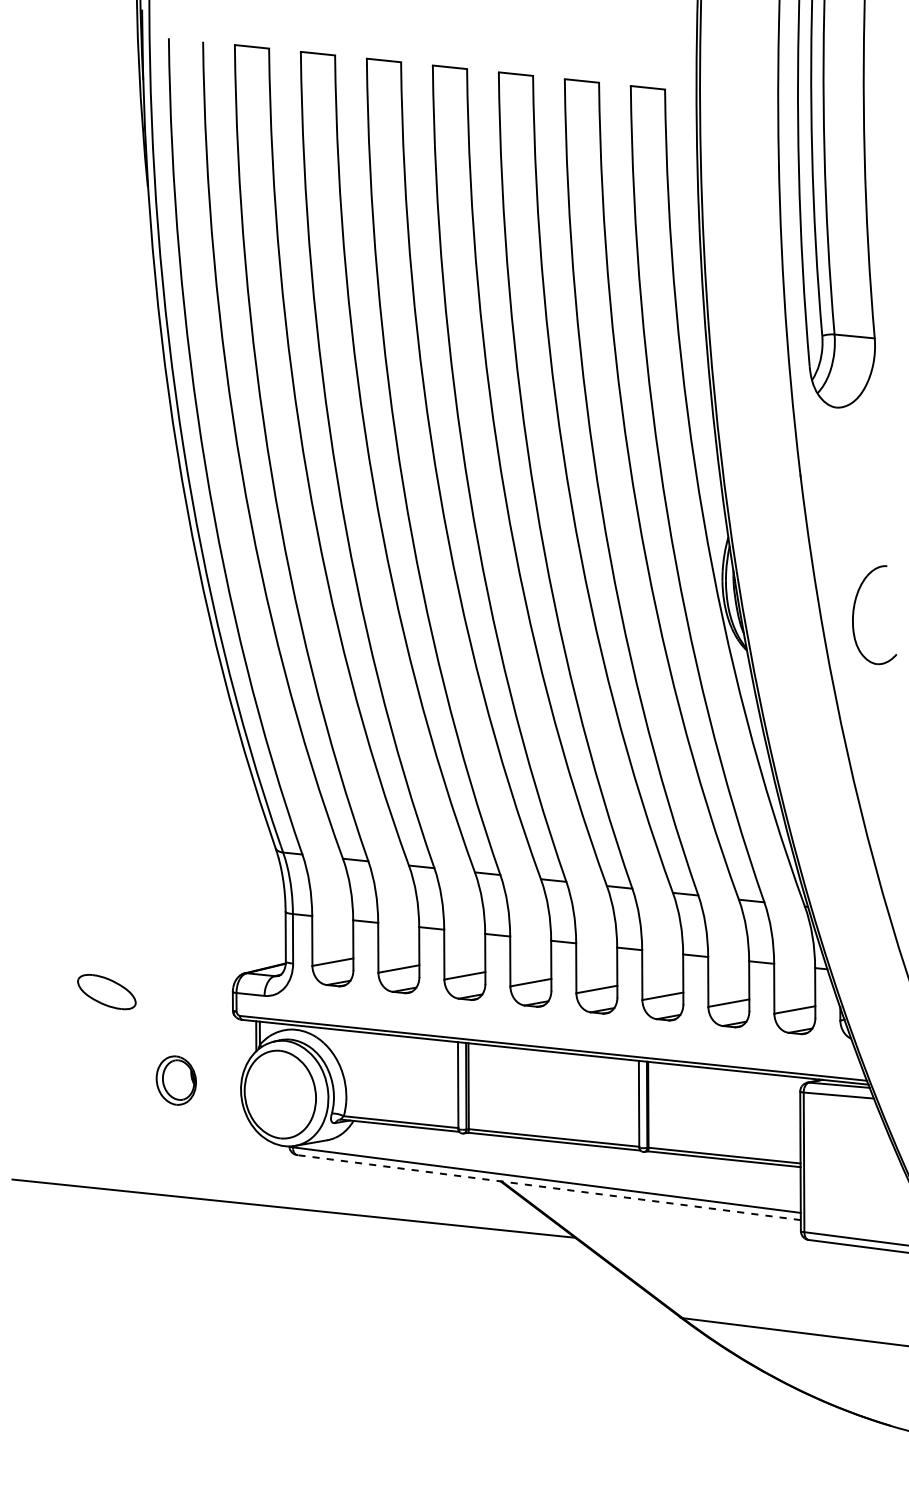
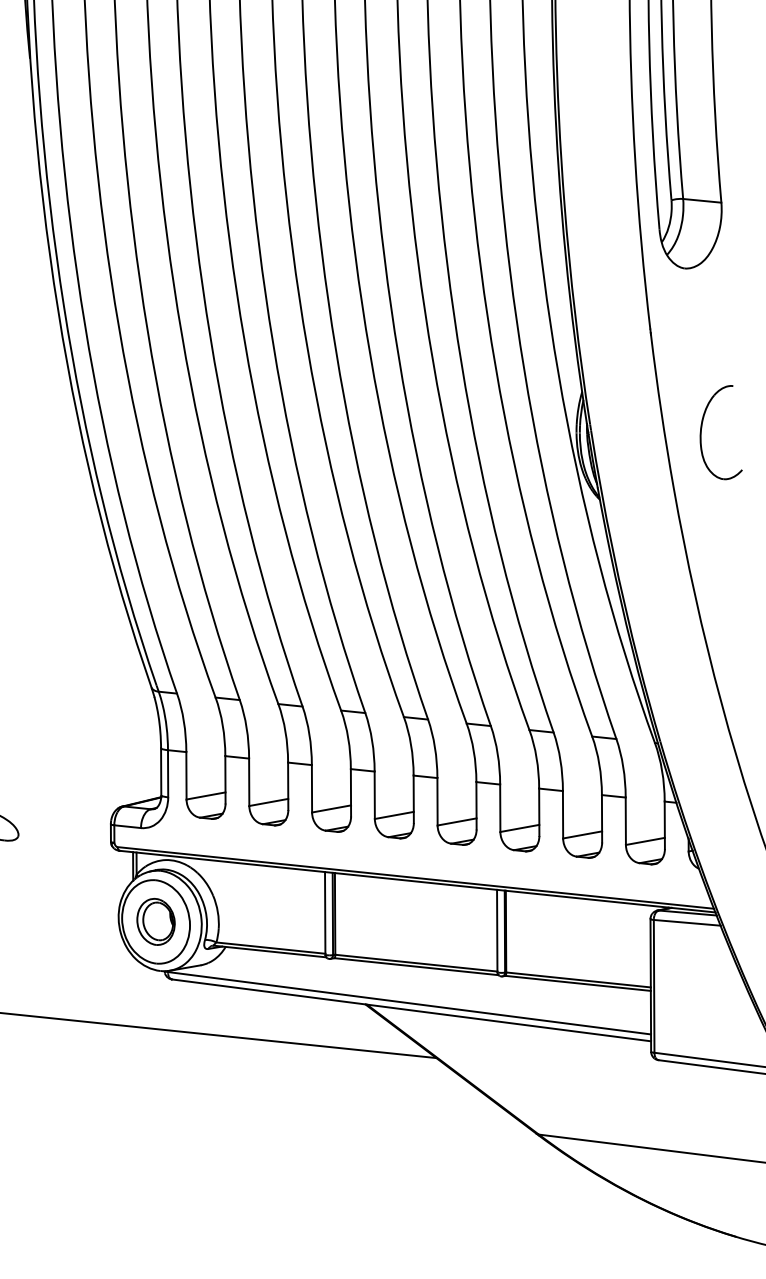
part: (854, 614) -> (702, 431), moved
part: (175, 1080) -> (155, 921), moved
line: (549, 1187) -> (412, 1010), dashed -> solid

